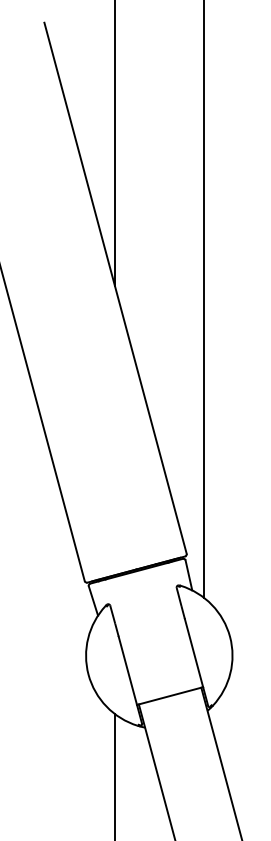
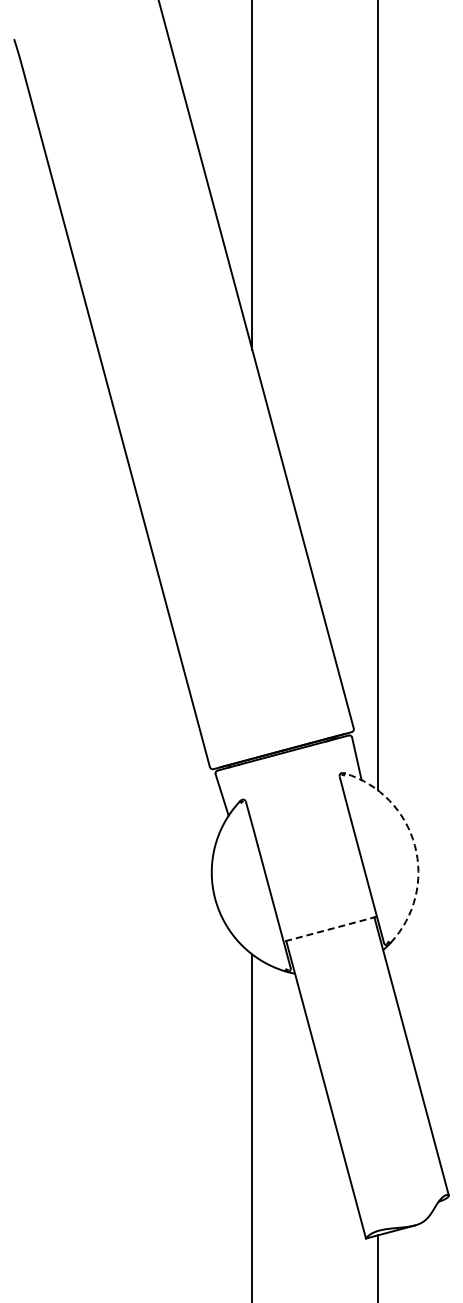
arc: (229, 636) -> (414, 845), solid -> dashed
line: (169, 696) -> (329, 929), solid -> dashed

